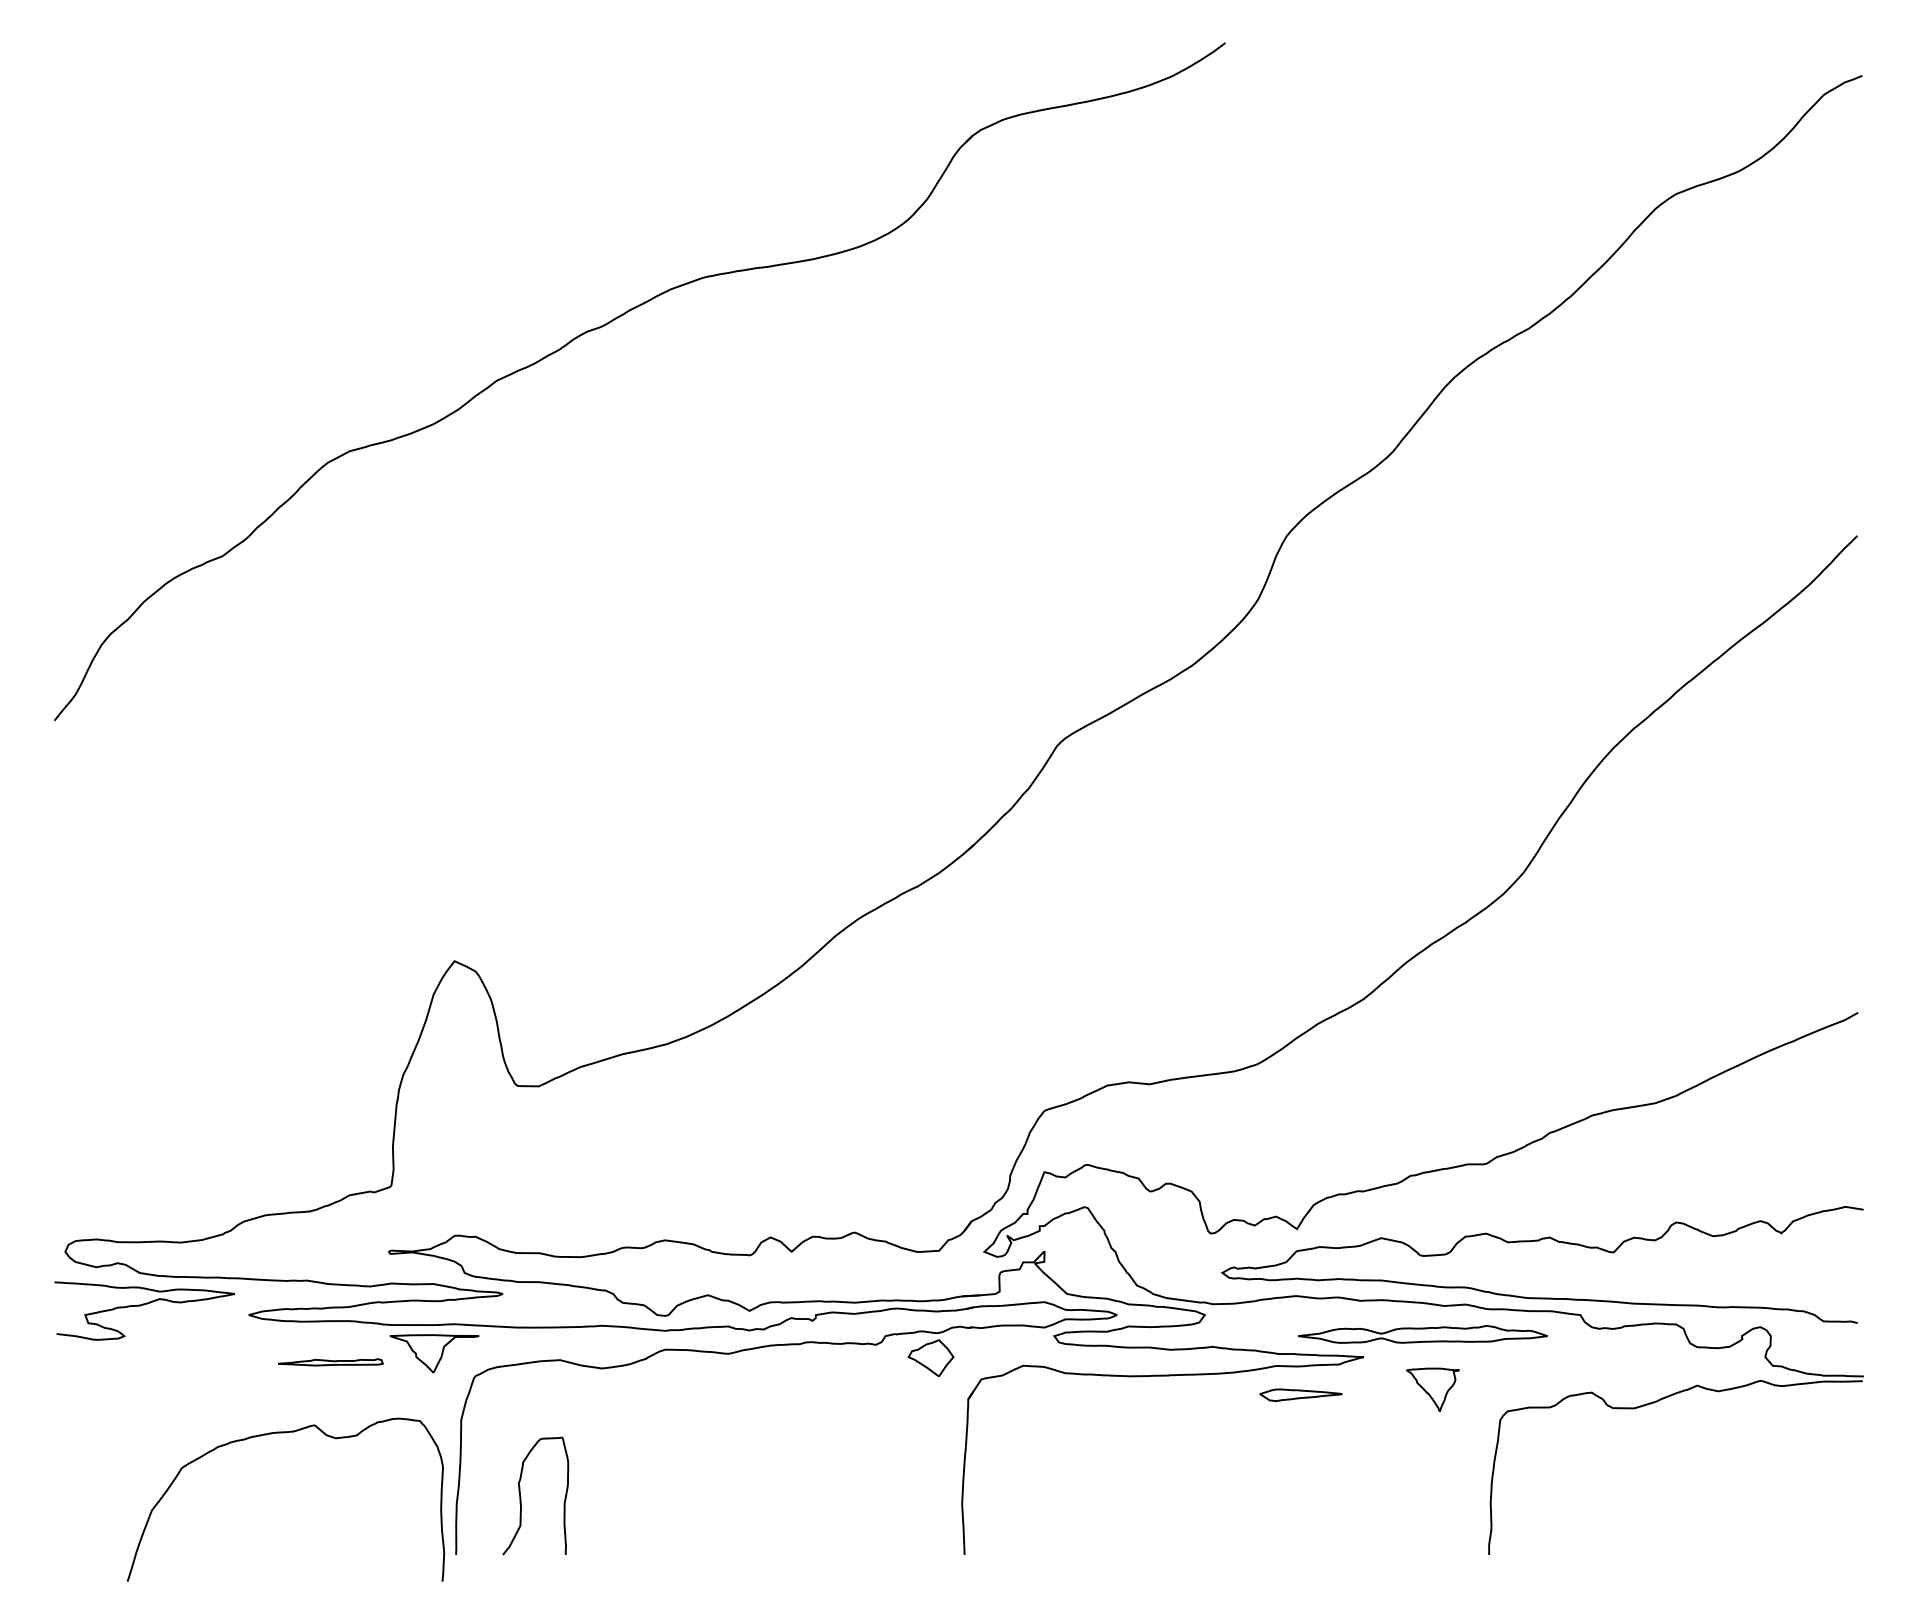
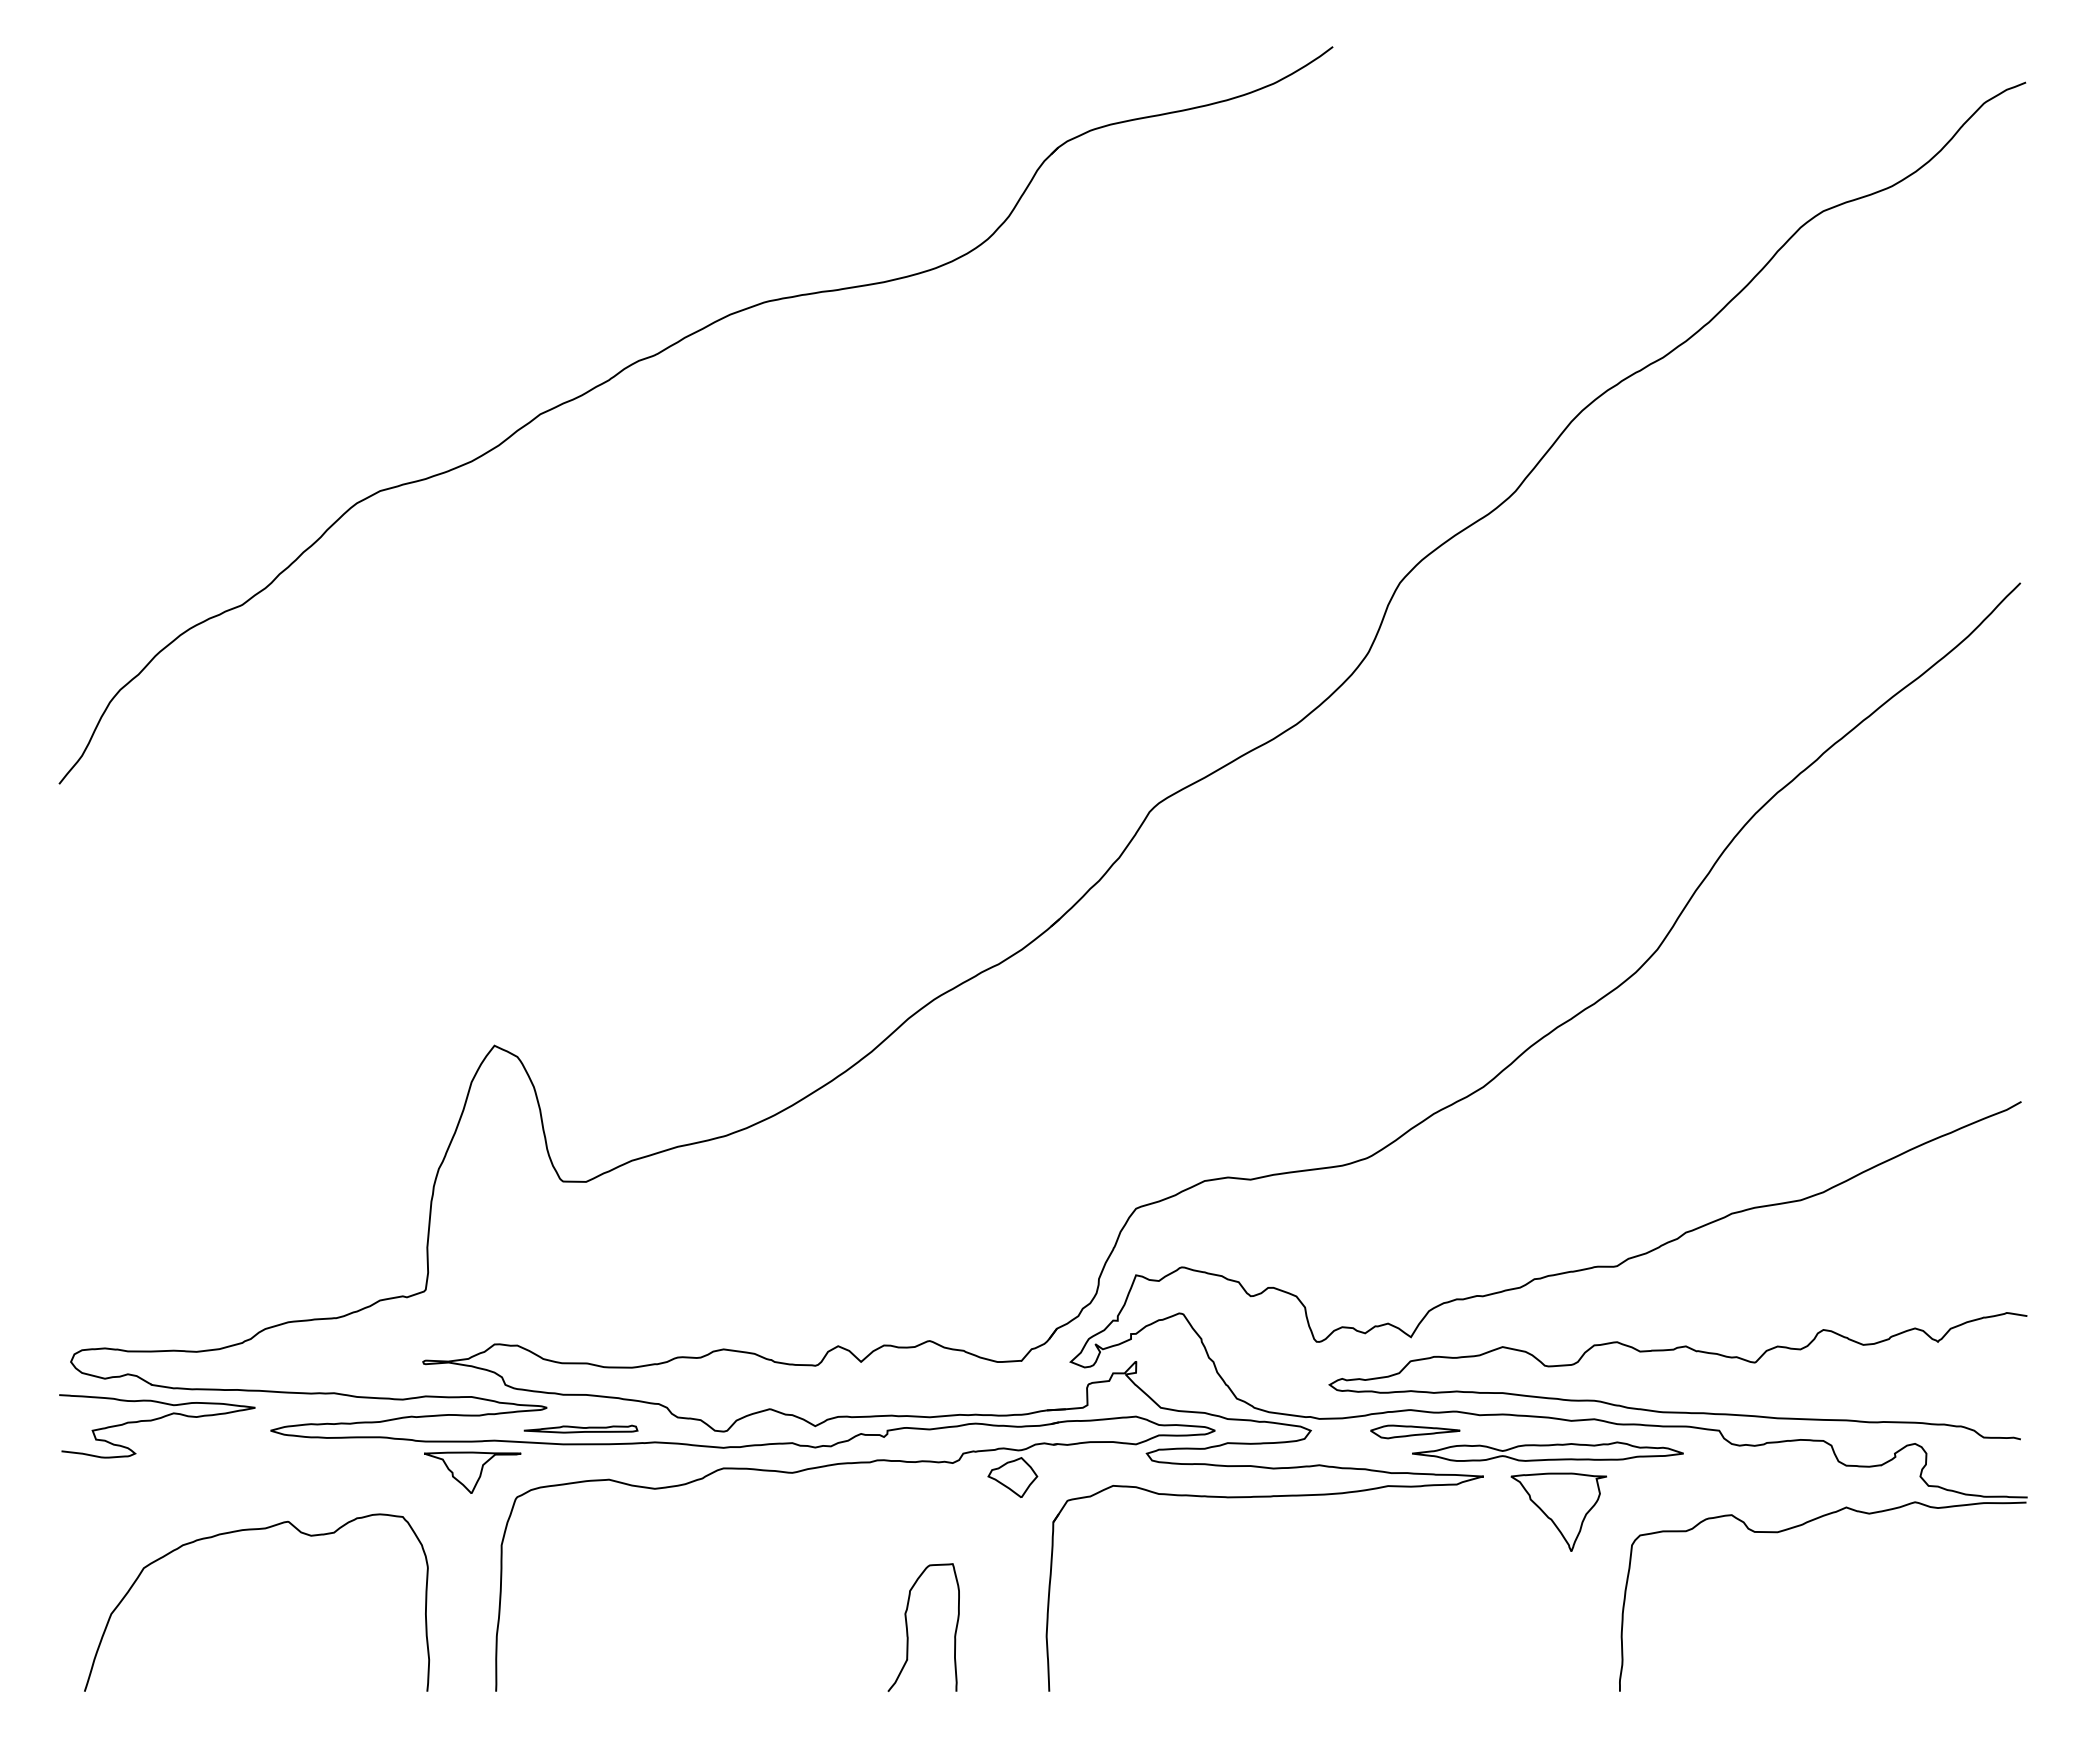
part: (330, 1361) -> (580, 1428), moved
part: (1432, 1389) -> (1558, 1511), size x1.67
part: (1301, 1394) -> (1415, 1431), moved
curve: (284, 1433) -> (255, 1530), moved
curve: (521, 1500) -> (908, 1632), moved

